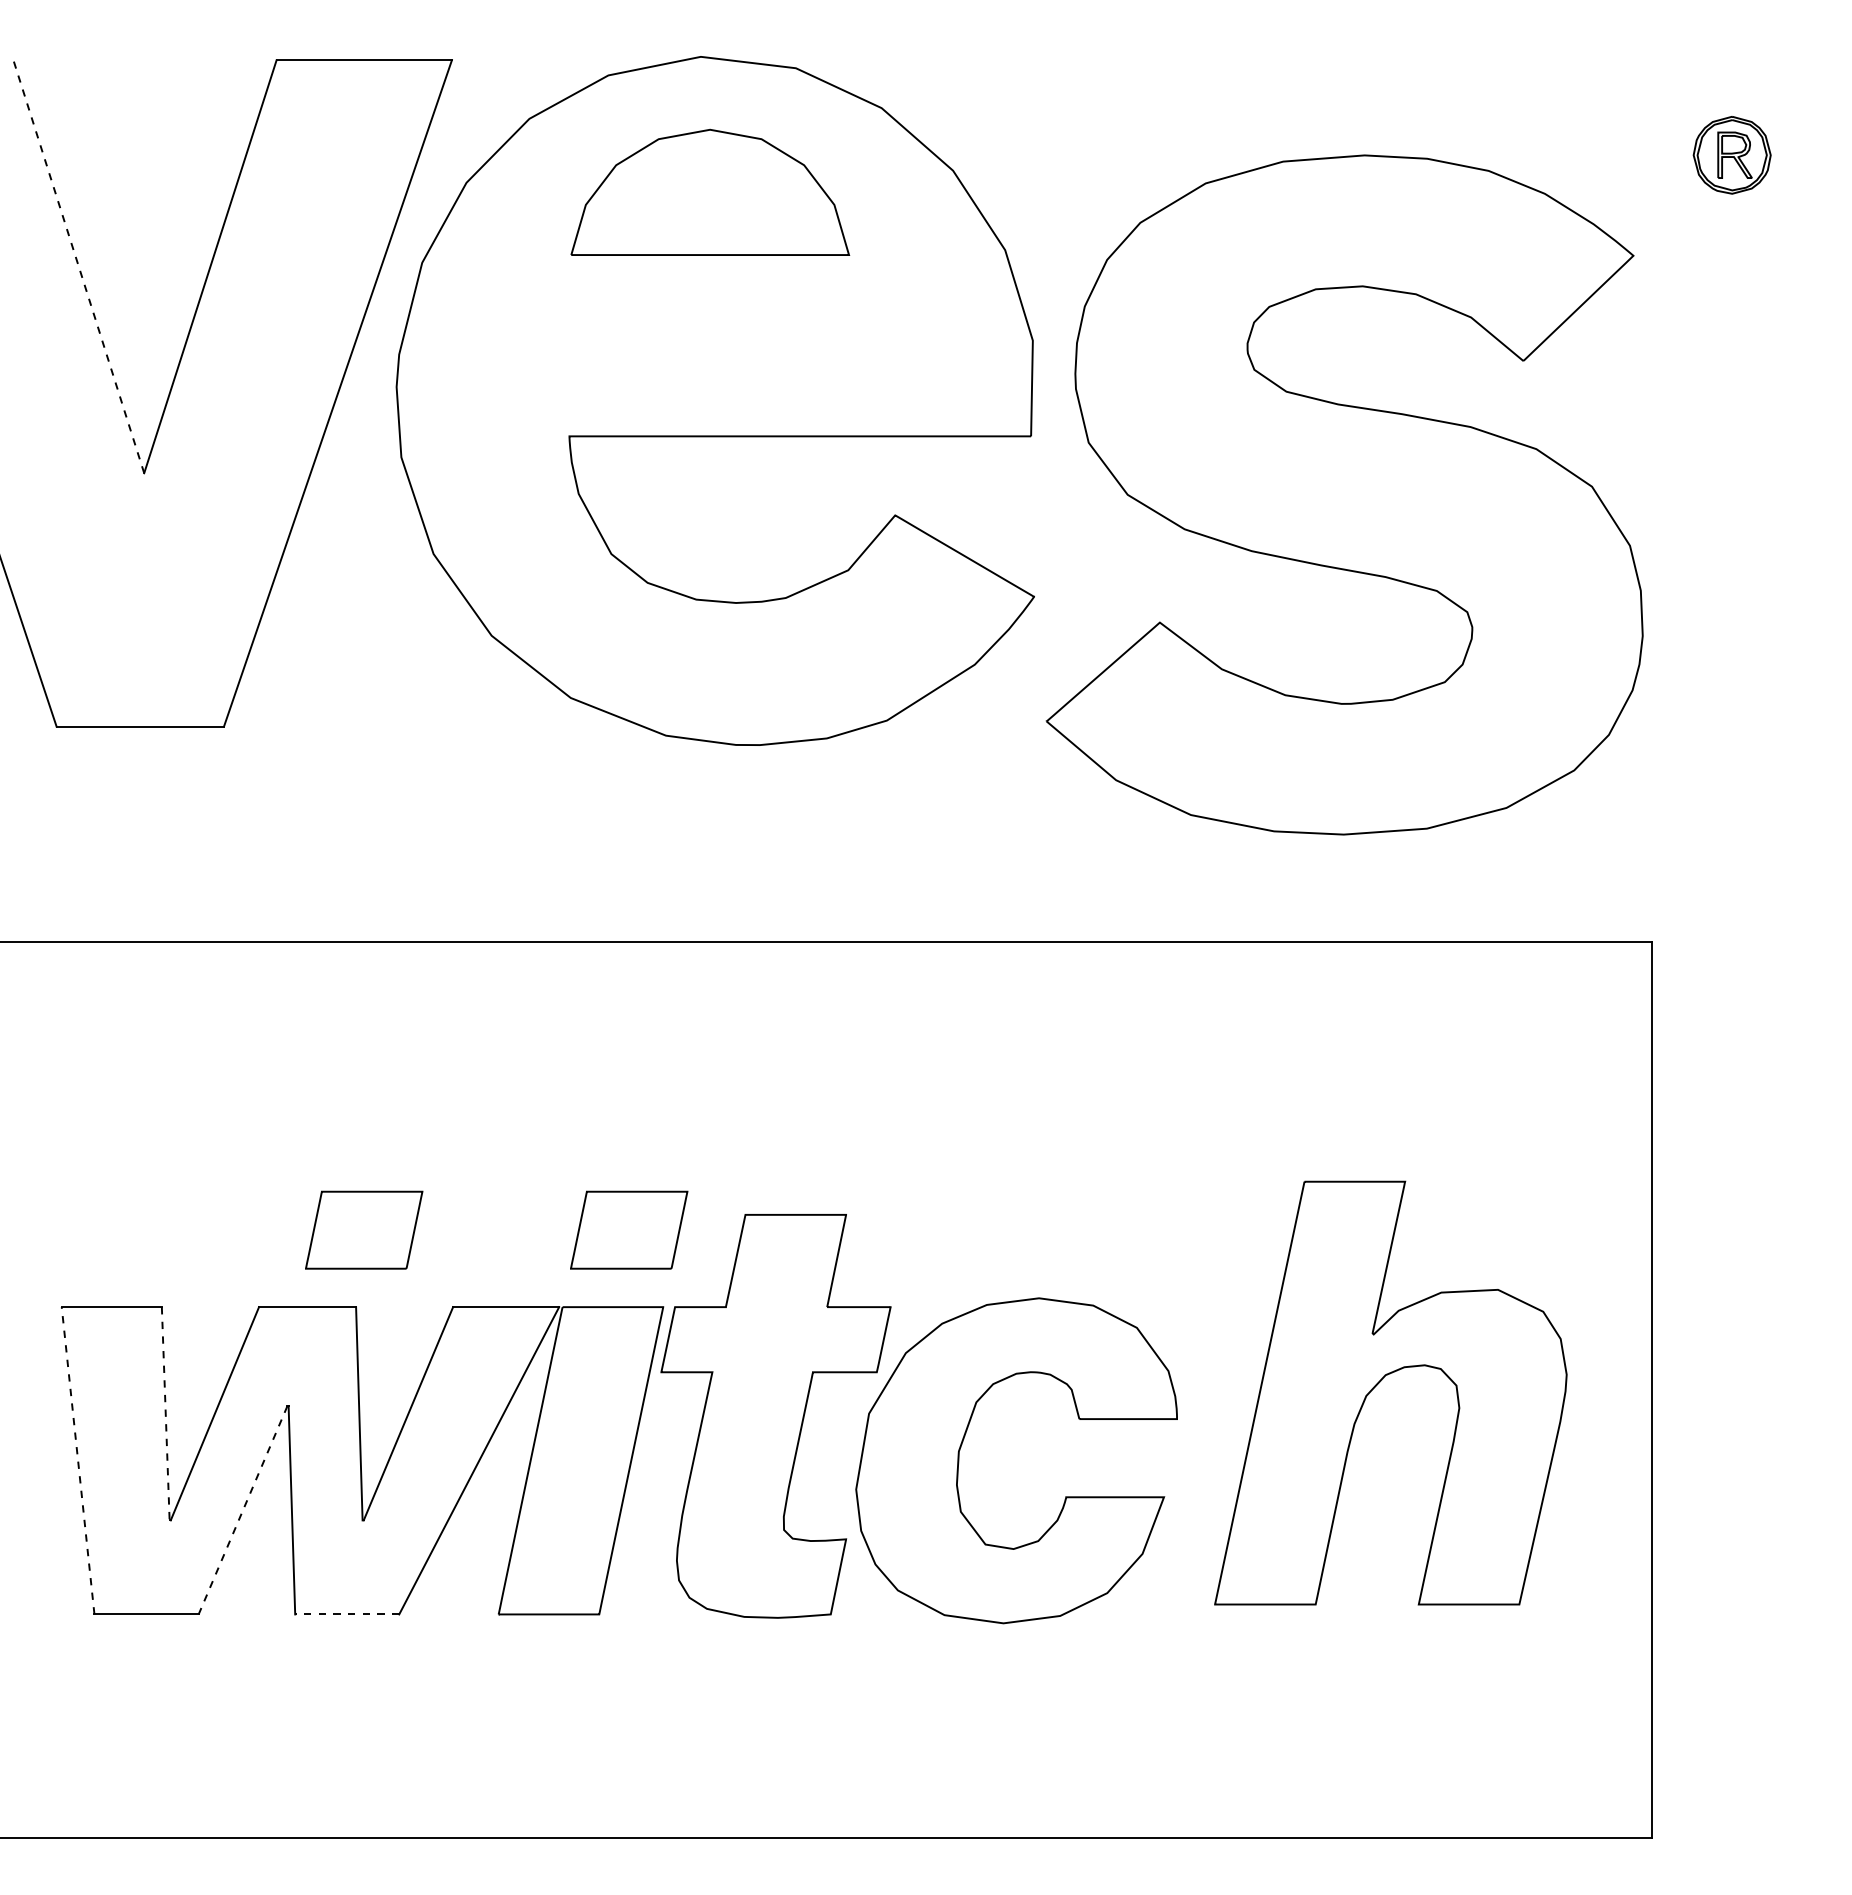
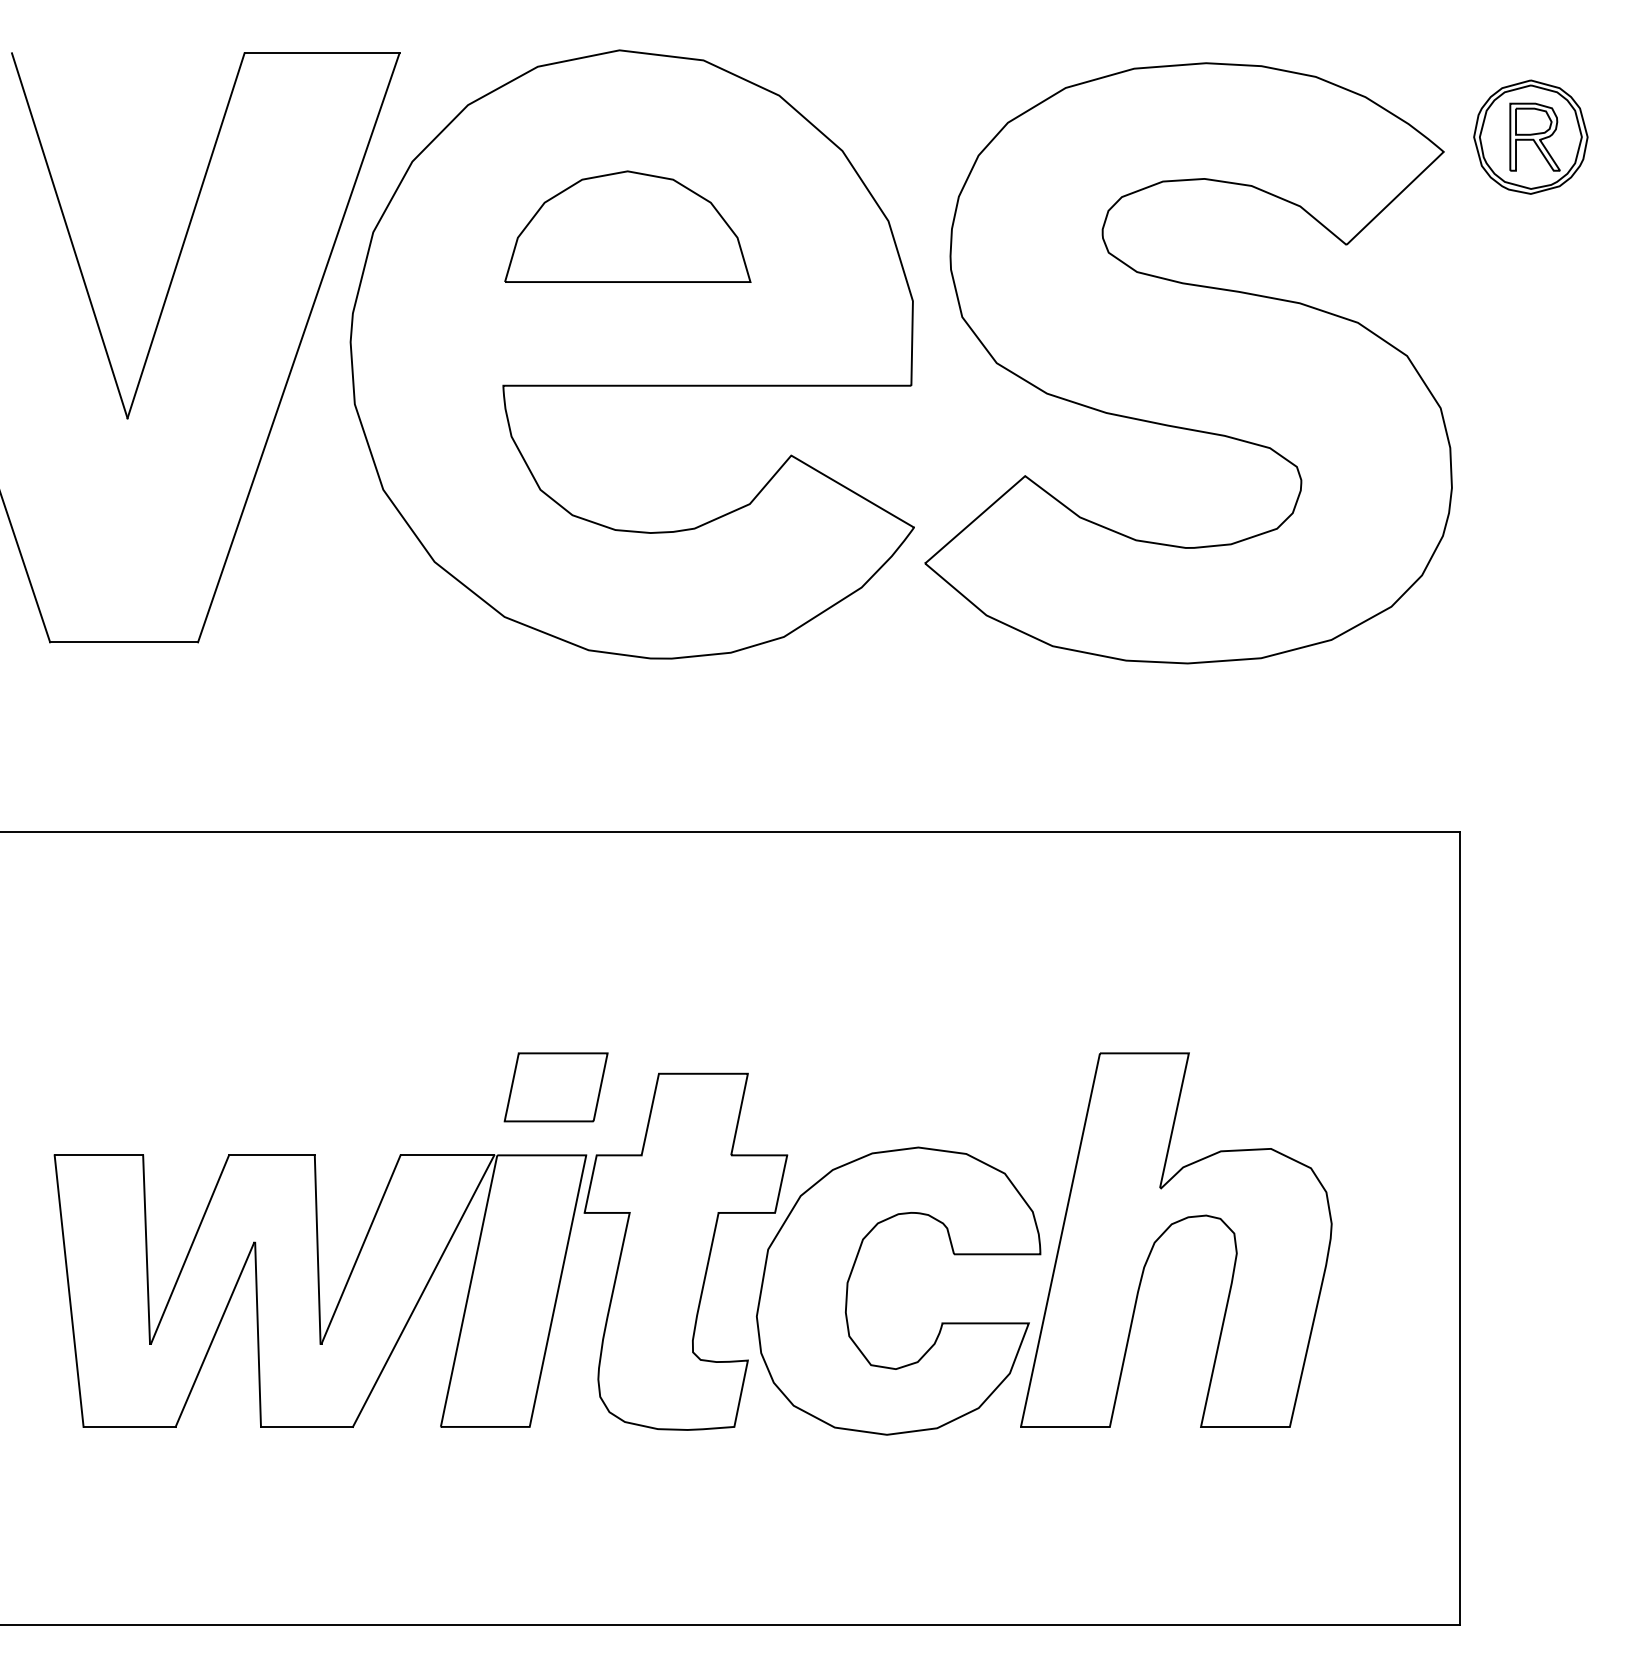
part: (1732, 155) -> (1531, 137), size x1.67
part: (710, 191) -> (628, 225), moved
line: (78, 266) -> (69, 235), dashed -> solid
part: (1344, 494) -> (1188, 362), moved
part: (364, 1229) -> (322, 1086), removed
part: (1380, 1382) -> (1167, 1230), moved
line: (165, 1413) -> (146, 1249), dashed -> solid
line: (78, 1460) -> (69, 1290), dashed -> solid
line: (242, 1510) -> (214, 1335), dashed -> solid
line: (346, 1614) -> (306, 1426), dashed -> solid

